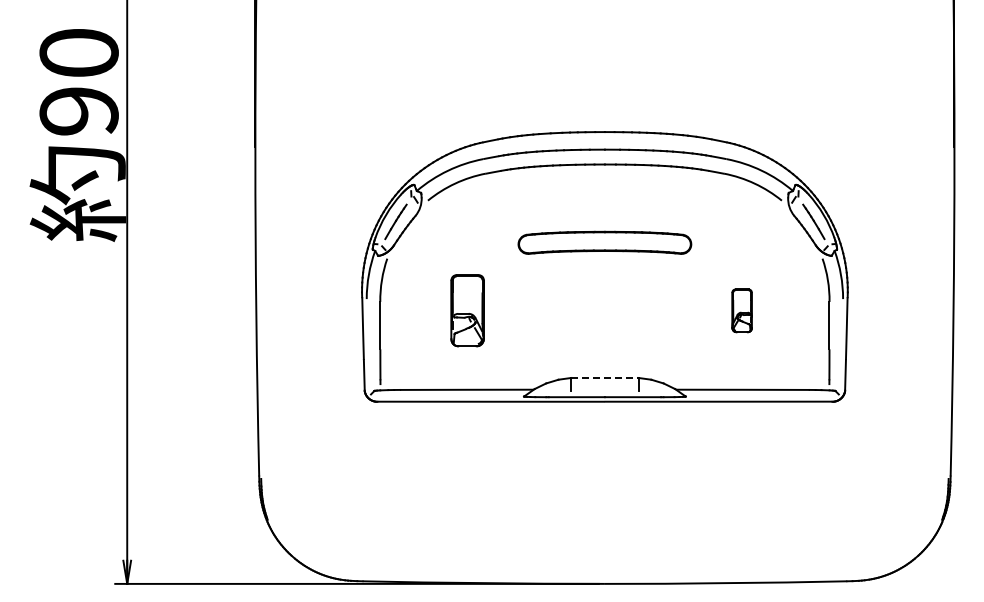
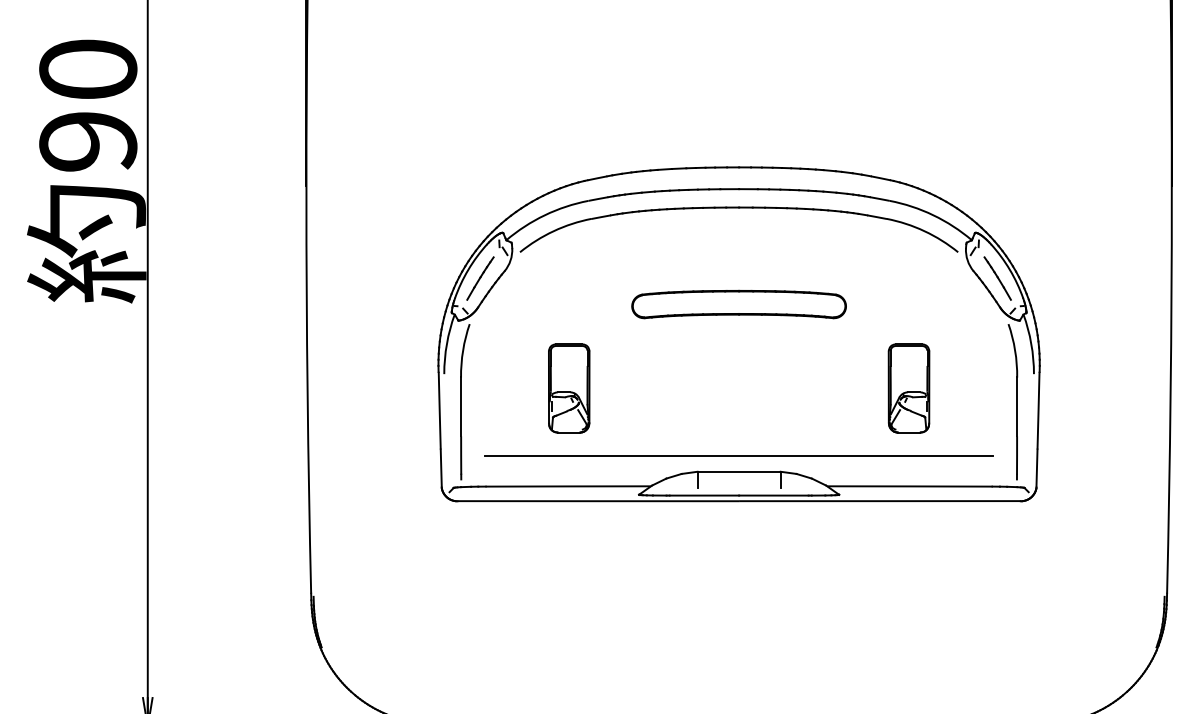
part: (741, 310) -> (908, 388), size x1.67
line: (604, 364) -> (738, 455), added
line: (604, 377) -> (738, 471), dashed -> solid

